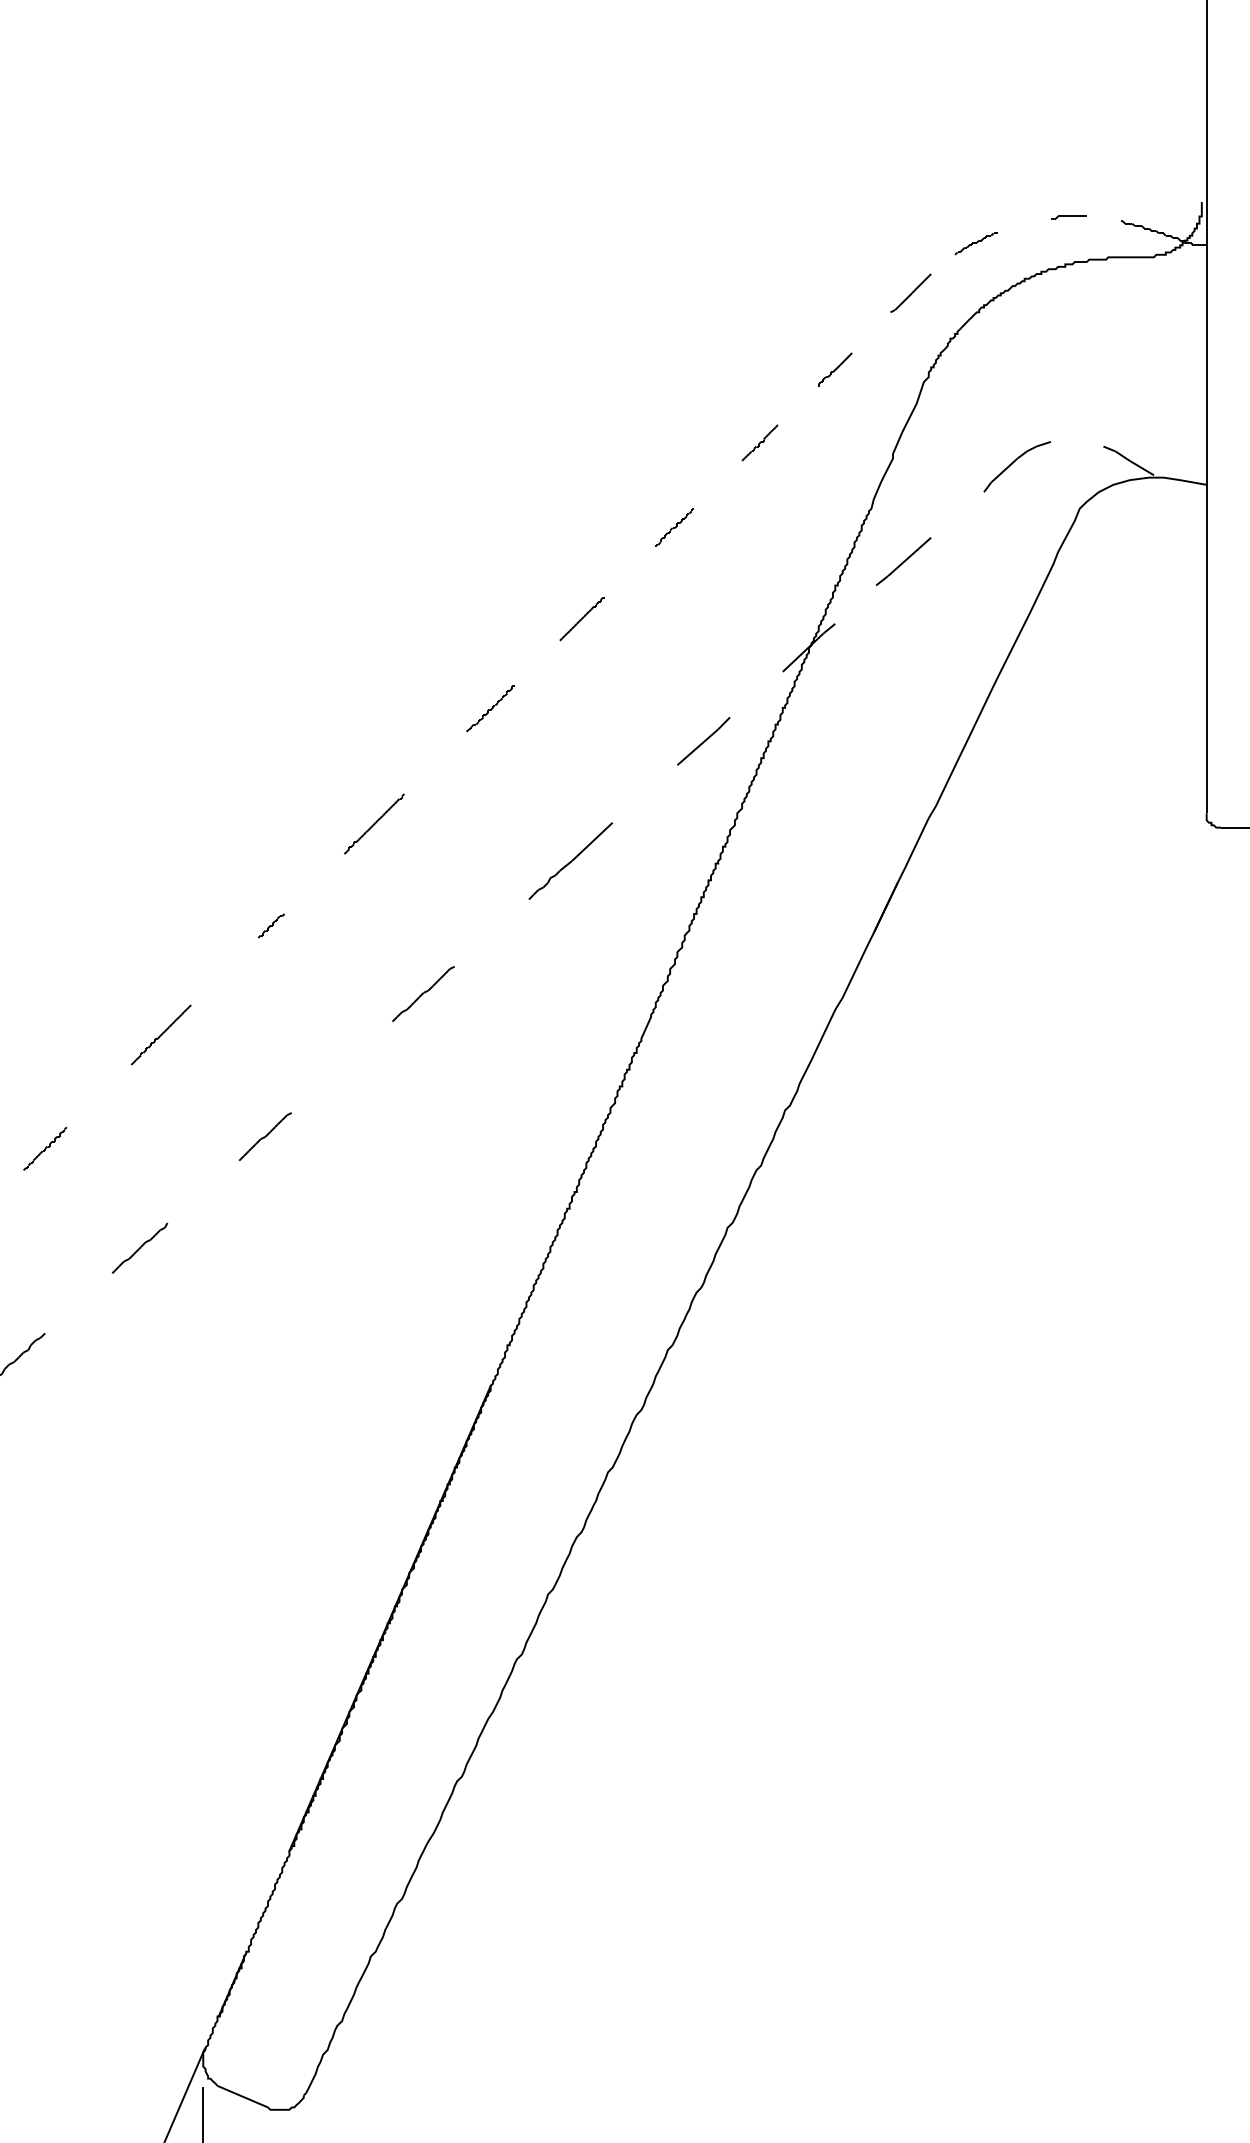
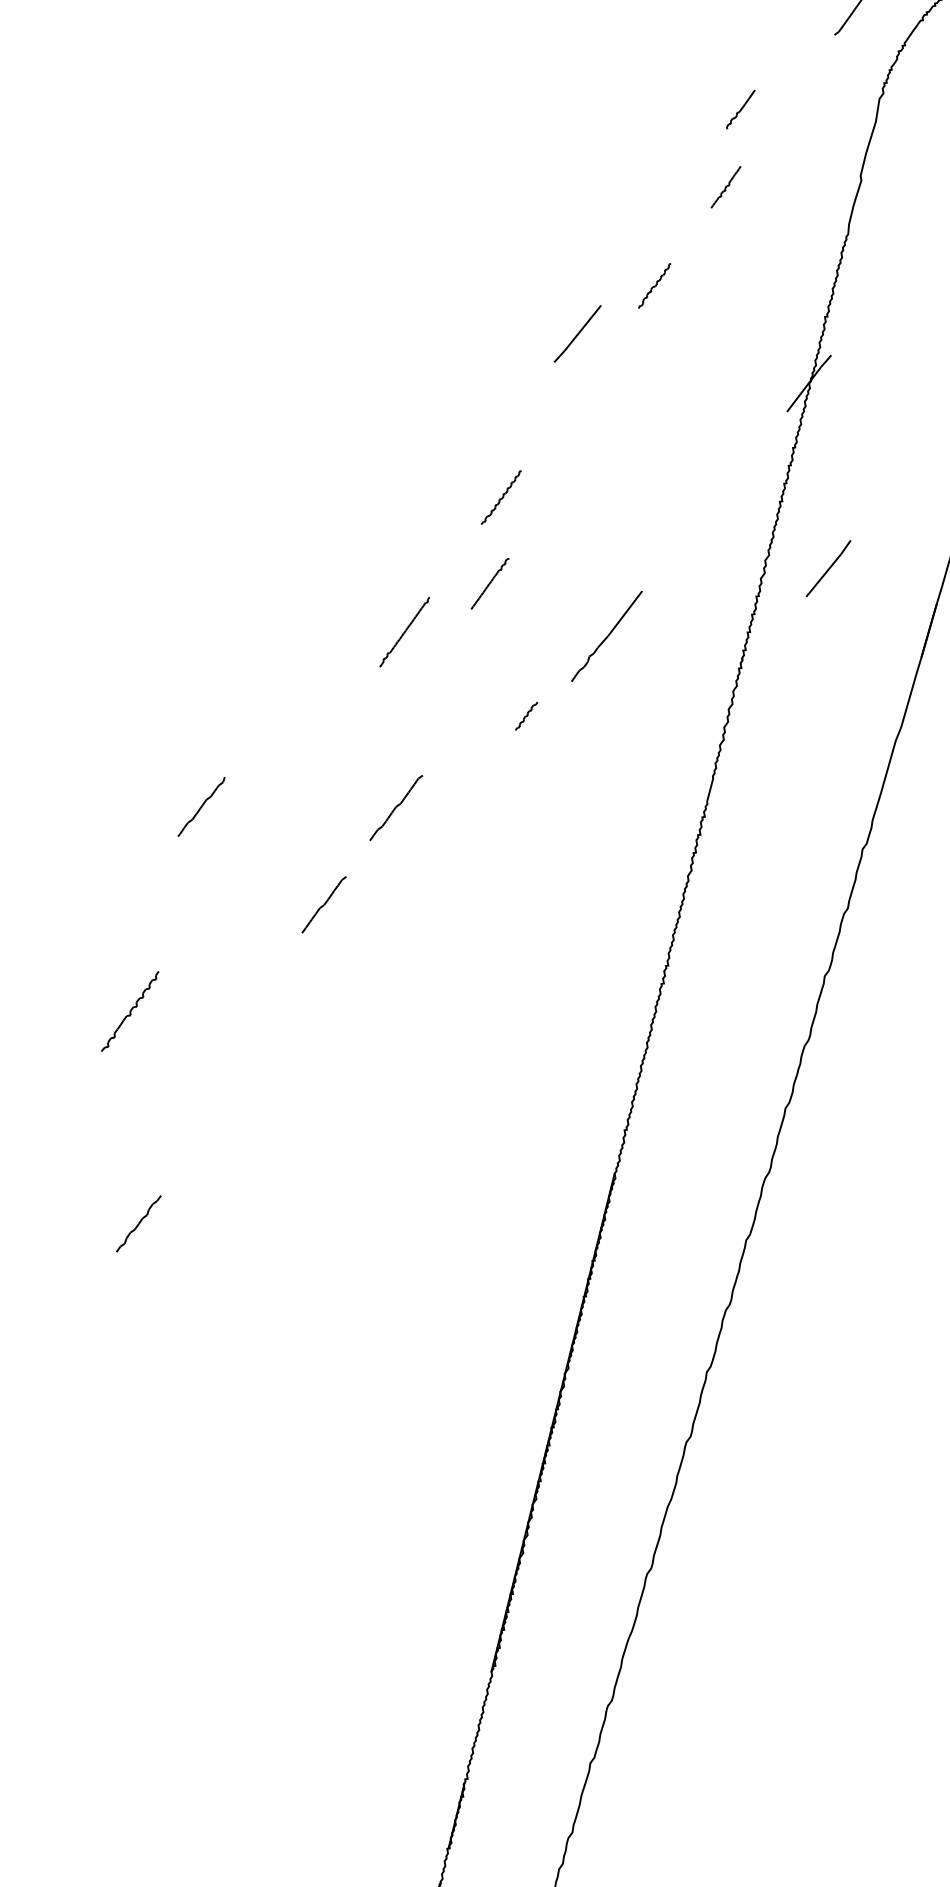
part: (835, 369) -> (741, 109), moved
line: (903, 561) -> (577, 333), moved
line: (581, 619) -> (489, 584), moved
line: (703, 741) -> (828, 568), moved
part: (271, 925) -> (526, 715), moved
part: (423, 994) -> (396, 808), moved
line: (161, 1034) -> (227, 877), removed
part: (265, 1136) -> (324, 904), moved
part: (45, 1148) -> (130, 1010), size x1.6
part: (139, 1247) -> (200, 806), moved

